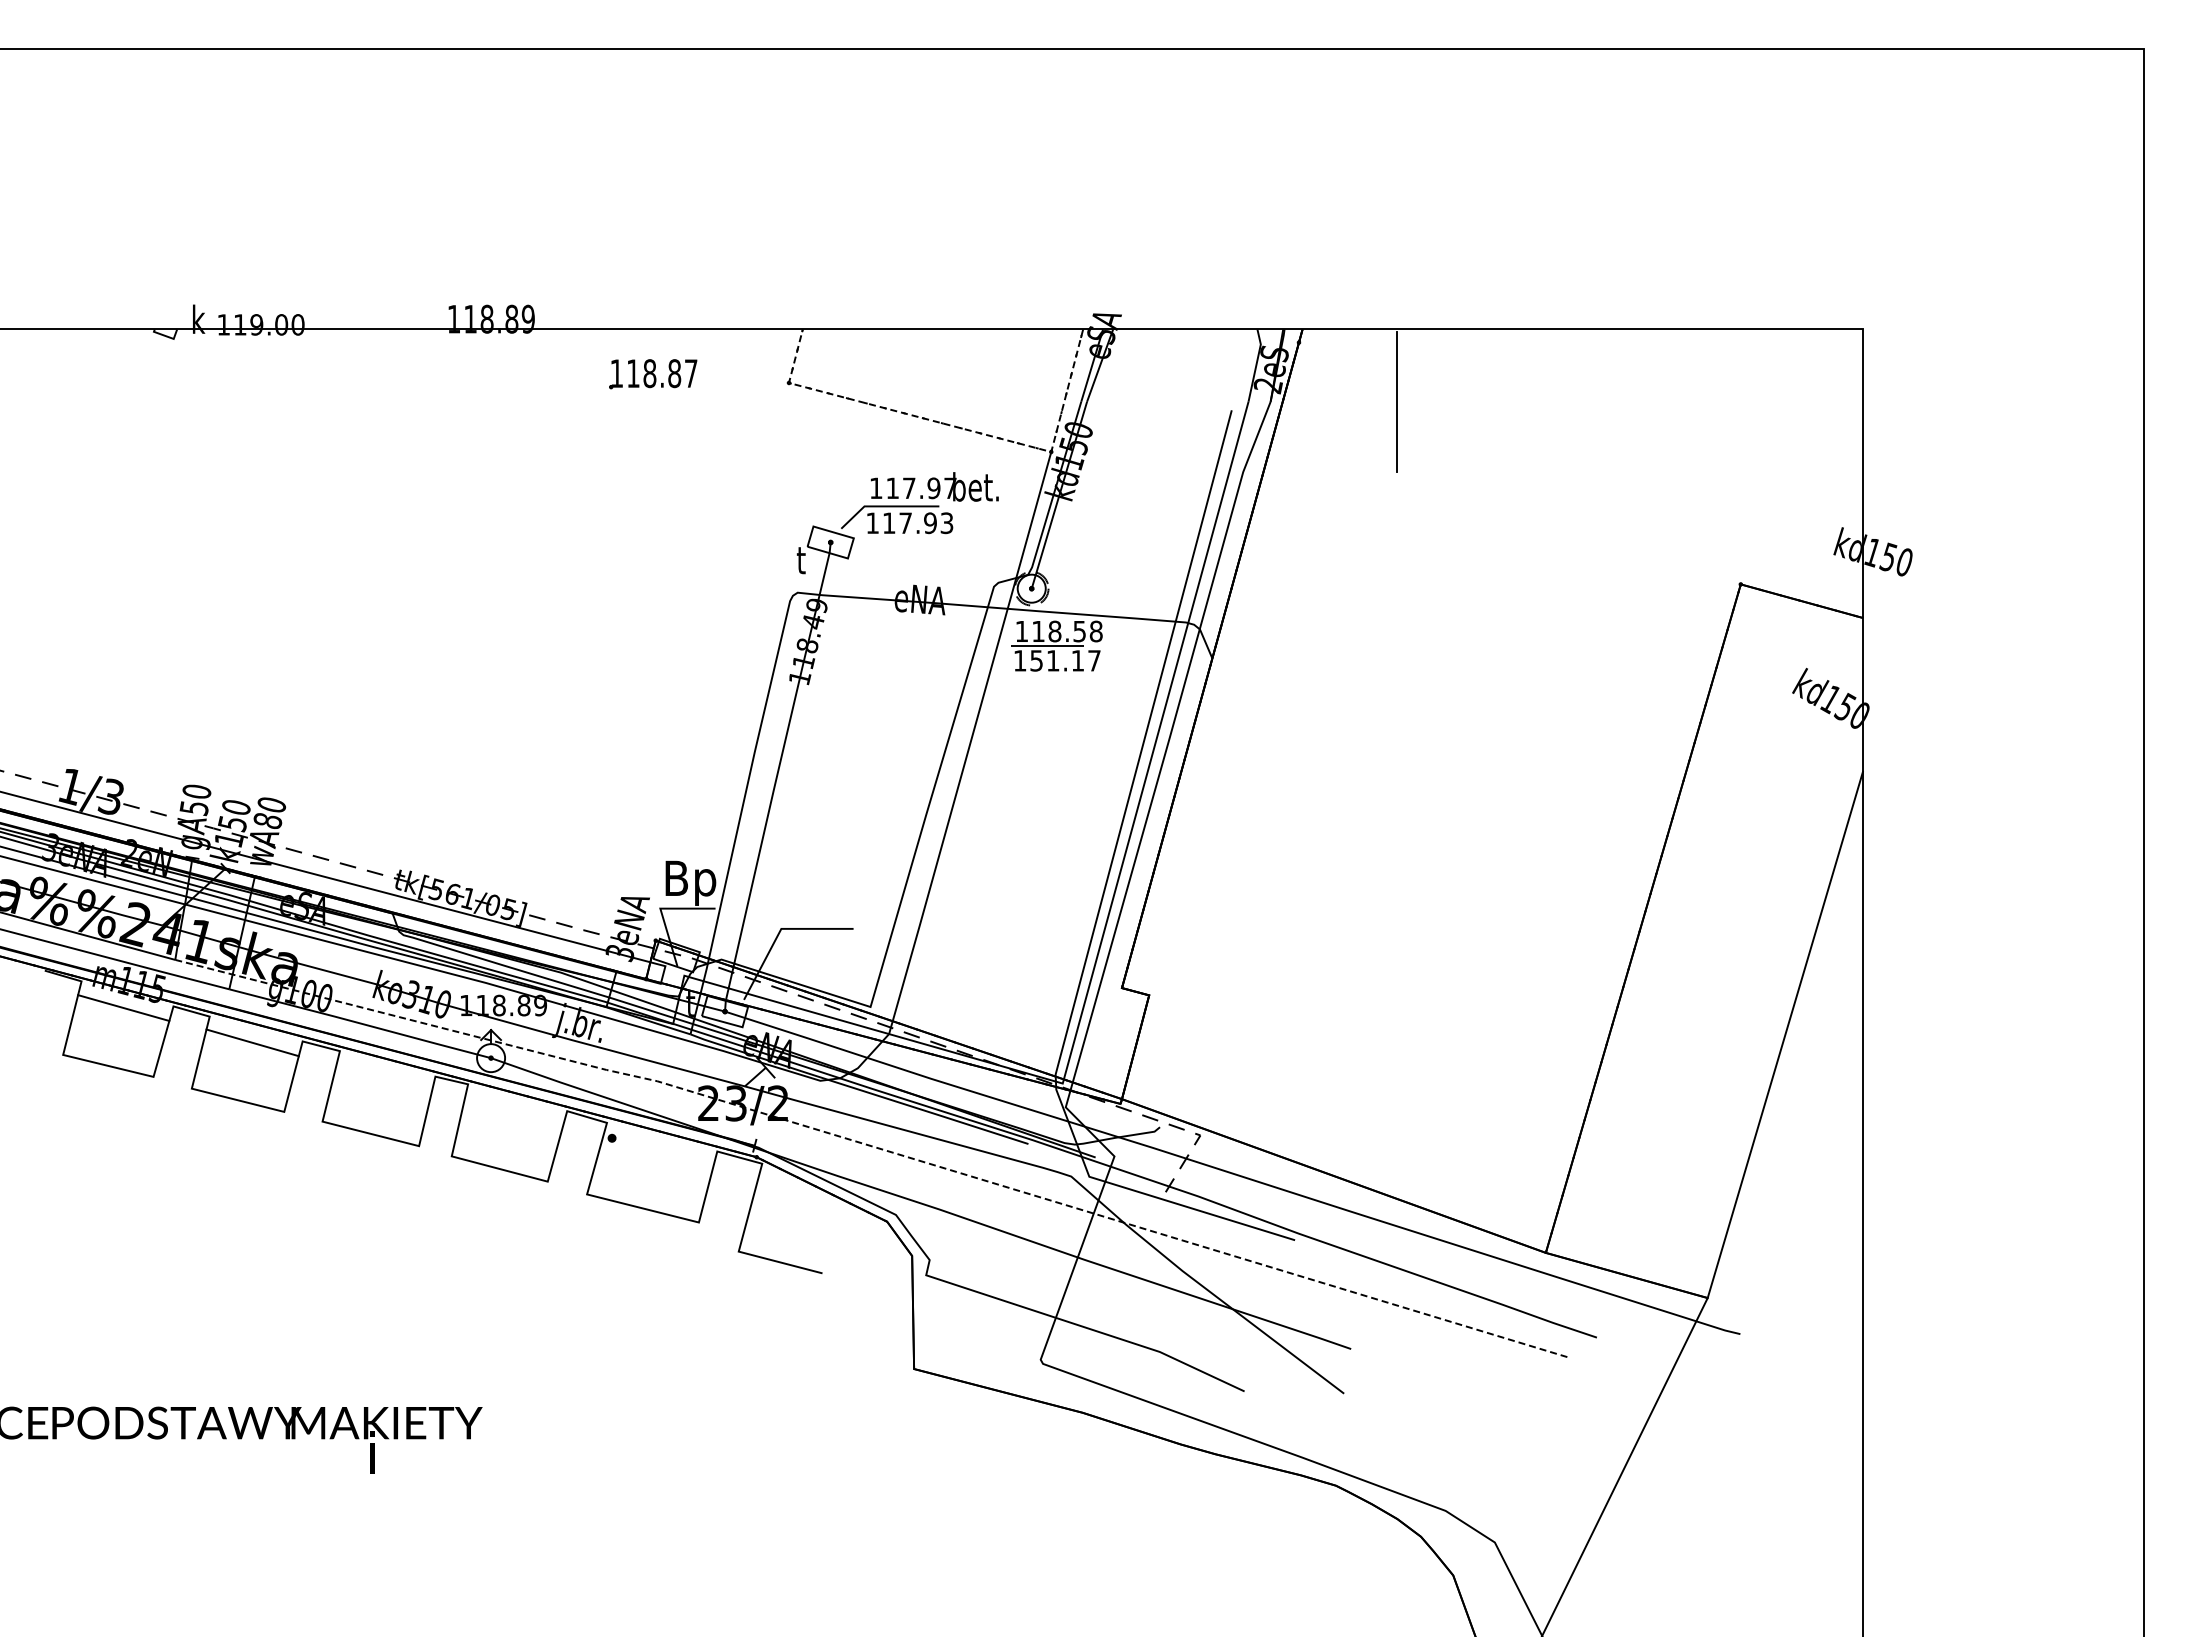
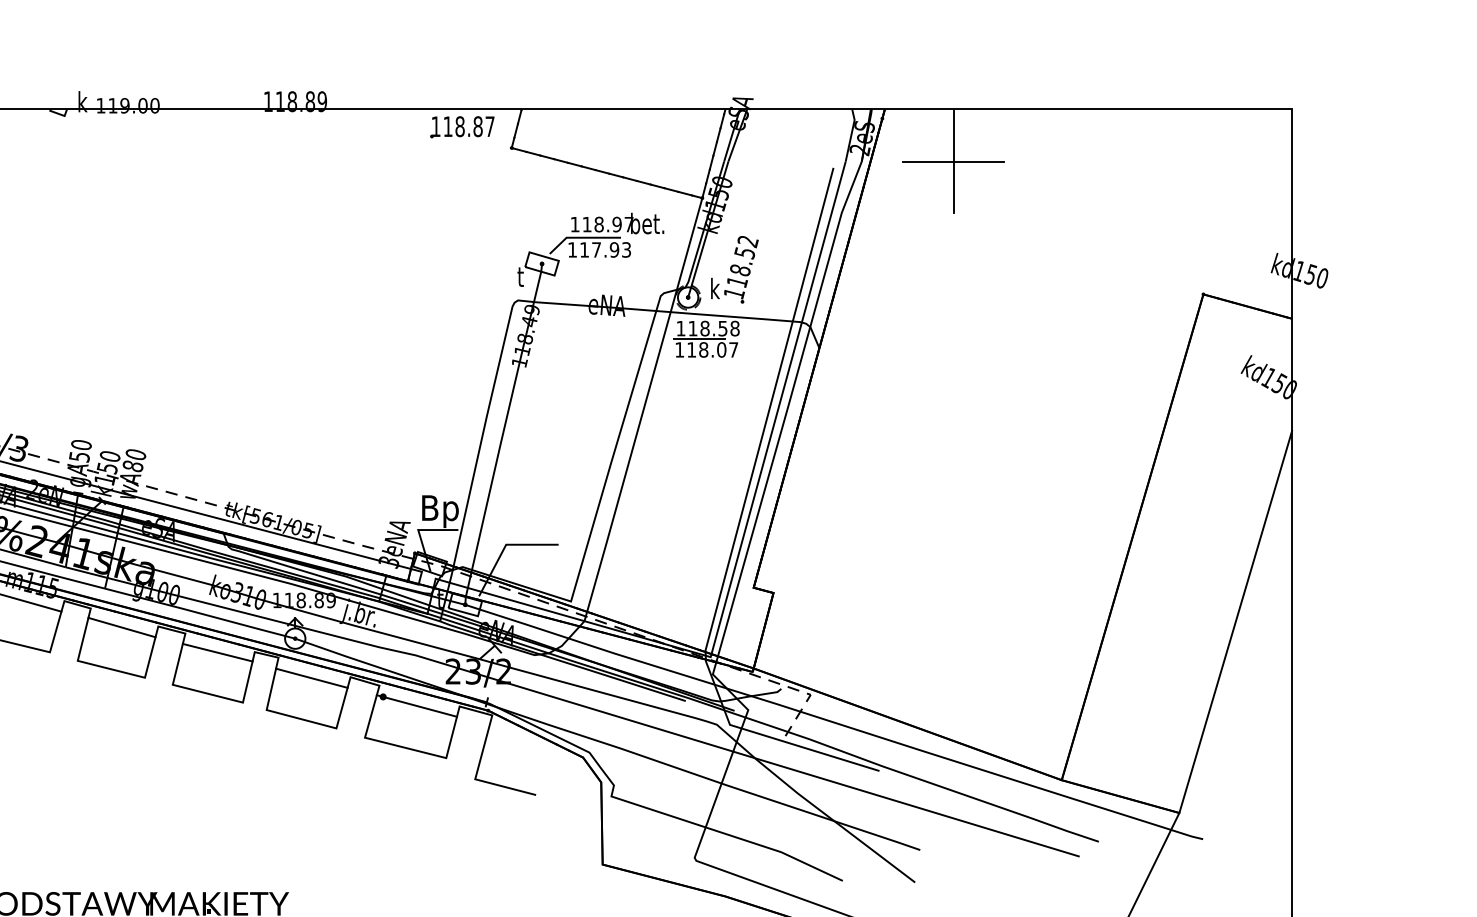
part: (653, 374) -> (462, 127), moved
line: (1396, 401) -> (953, 161), added
line: (953, 426) -> (631, 179), dashed -> solid
text: (908, 488) -> (598, 224), 117.97 -> 118.97
part: (1095, 550) -> (734, 269), added
text: (1057, 660) -> (706, 349), 151.17 -> 118.07
line: (384, 1077) -> (217, 652), added
line: (513, 1112) -> (311, 678), added
line: (875, 1147) -> (574, 703), dashed -> solid
line: (658, 1150) -> (416, 705), added

